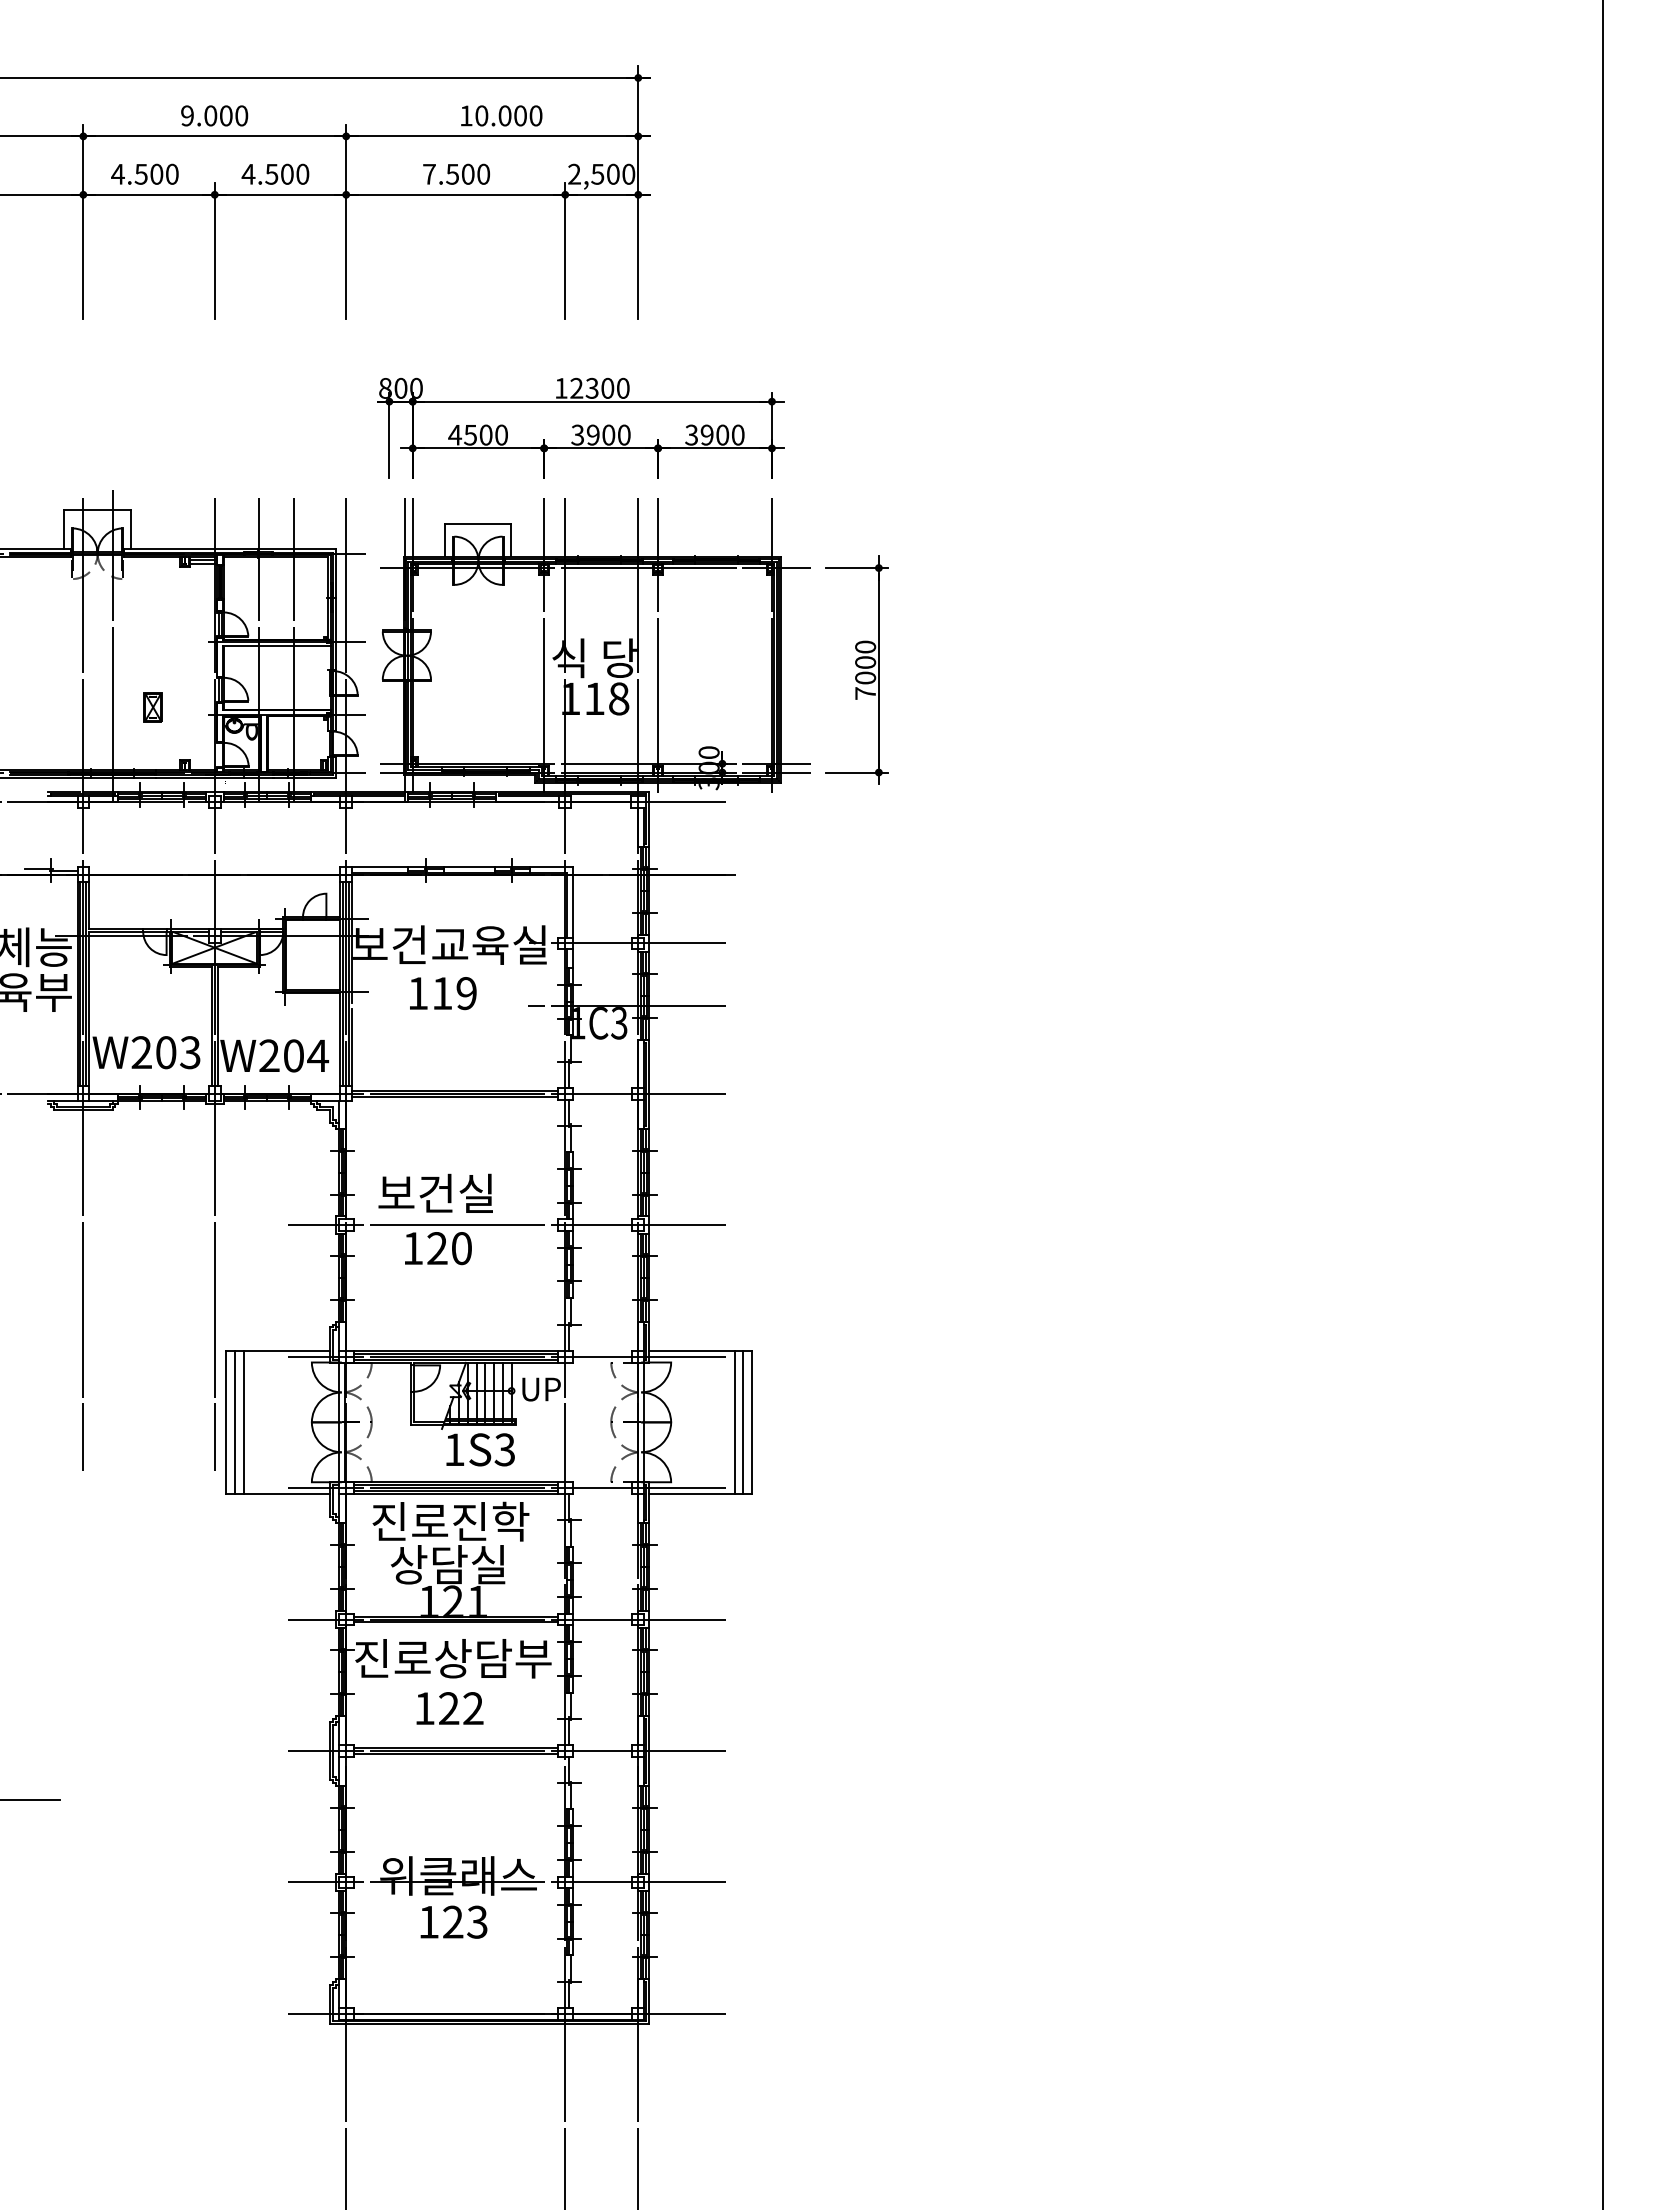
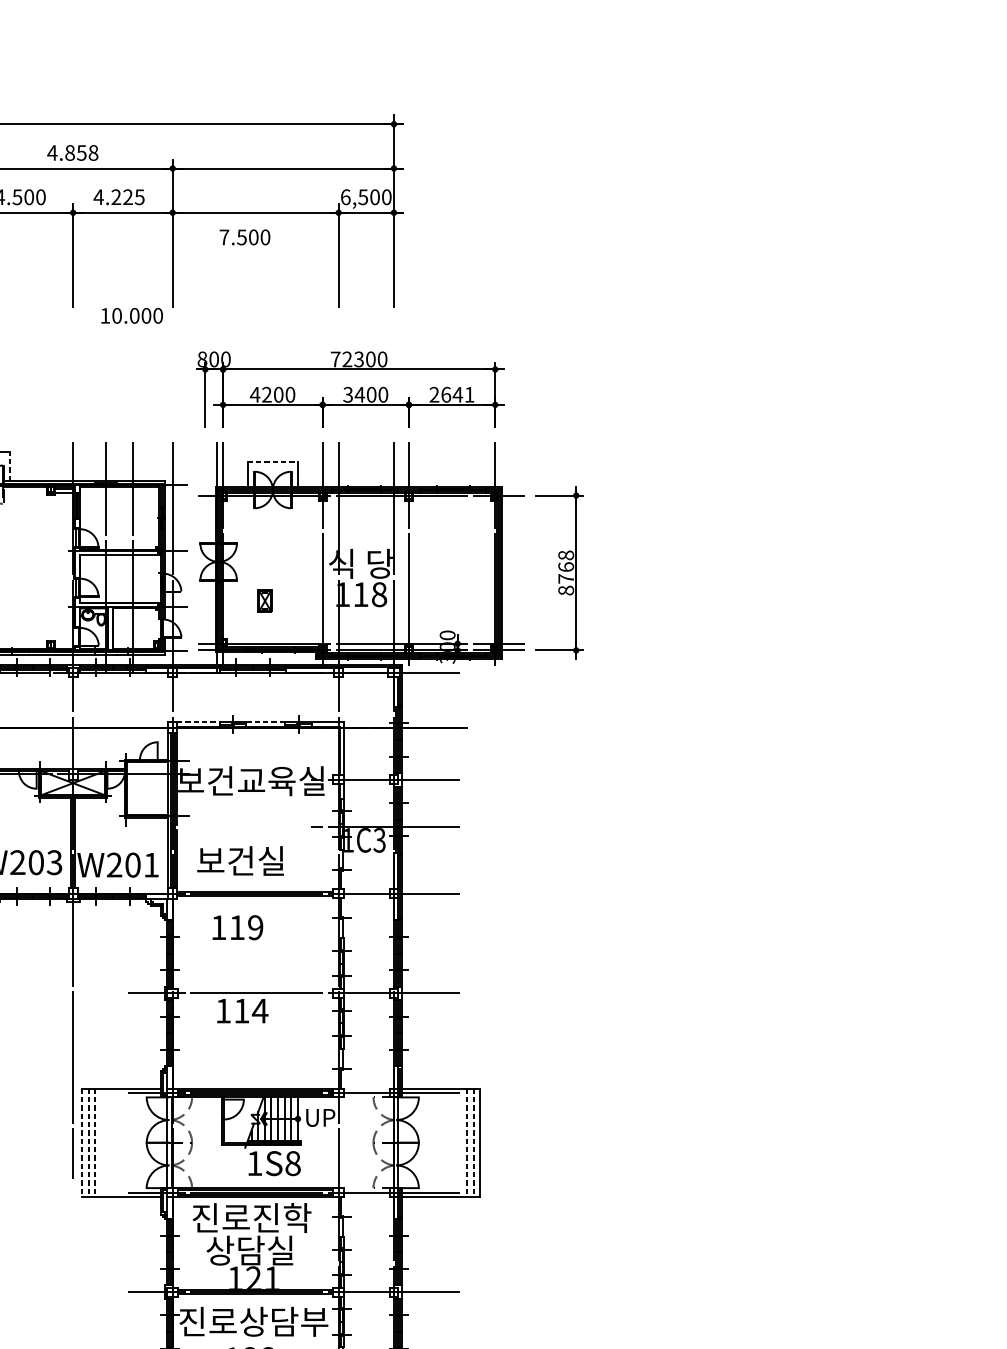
text: (214, 115) -> (72, 152), 9.000 -> 4.858
text: (501, 115) -> (132, 315), moved
text: (287, 173) -> (128, 196), 4.500 -> 4.225
text: (456, 173) -> (244, 236), moved
text: (574, 173) -> (345, 196), 2,500 -> 6,500
text: (561, 388) -> (335, 359), 12300 -> 72300
text: (470, 434) -> (266, 394), 4500 -> 4200
text: (593, 434) -> (360, 394), 3900 -> 3400
text: (714, 434) -> (451, 394), 3900 -> 2641
line: (478, 524) -> (272, 462), solid -> dashed
line: (131, 529) -> (10, 466), solid -> dashed
text: (865, 669) -> (566, 572), 7000 -> 8768
part: (152, 707) -> (264, 601), moved
line: (380, 867) -> (198, 722), solid -> dashed
line: (469, 867) -> (266, 722), solid -> dashed
text: (443, 993) -> (238, 927), moved
text: (318, 1055) -> (151, 864), W204 -> W201
text: (435, 1192) -> (240, 860), moved
text: (449, 1248) -> (250, 1011), 120 -> 114
line: (226, 1422) -> (82, 1142), solid -> dashed
line: (235, 1422) -> (88, 1142), solid -> dashed
line: (243, 1422) -> (94, 1142), solid -> dashed
line: (734, 1422) -> (466, 1142), solid -> dashed
line: (743, 1422) -> (473, 1142), solid -> dashed
text: (504, 1449) -> (292, 1163), 1S3 -> 1S8

